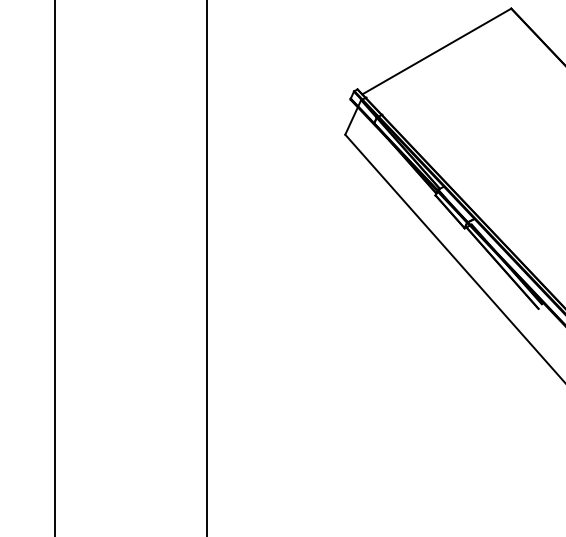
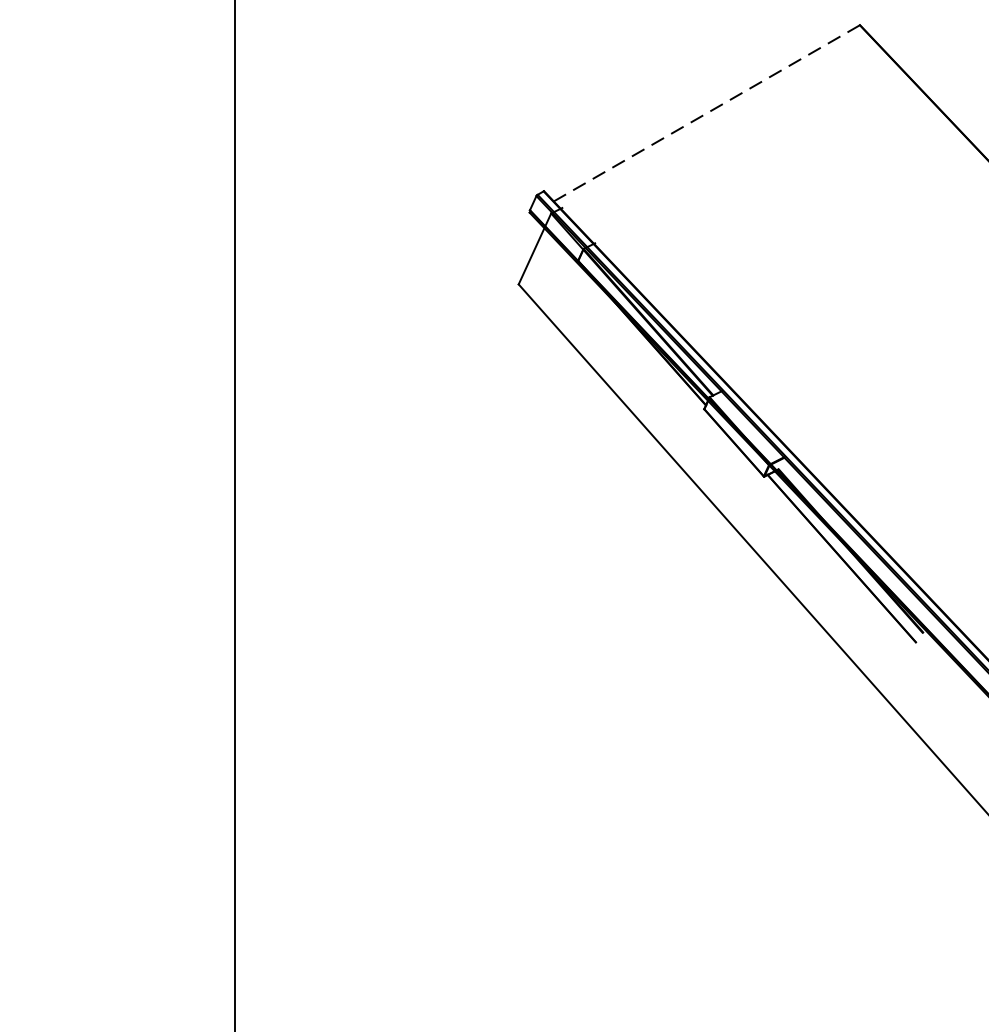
line: (436, 51) -> (706, 113), solid -> dashed

